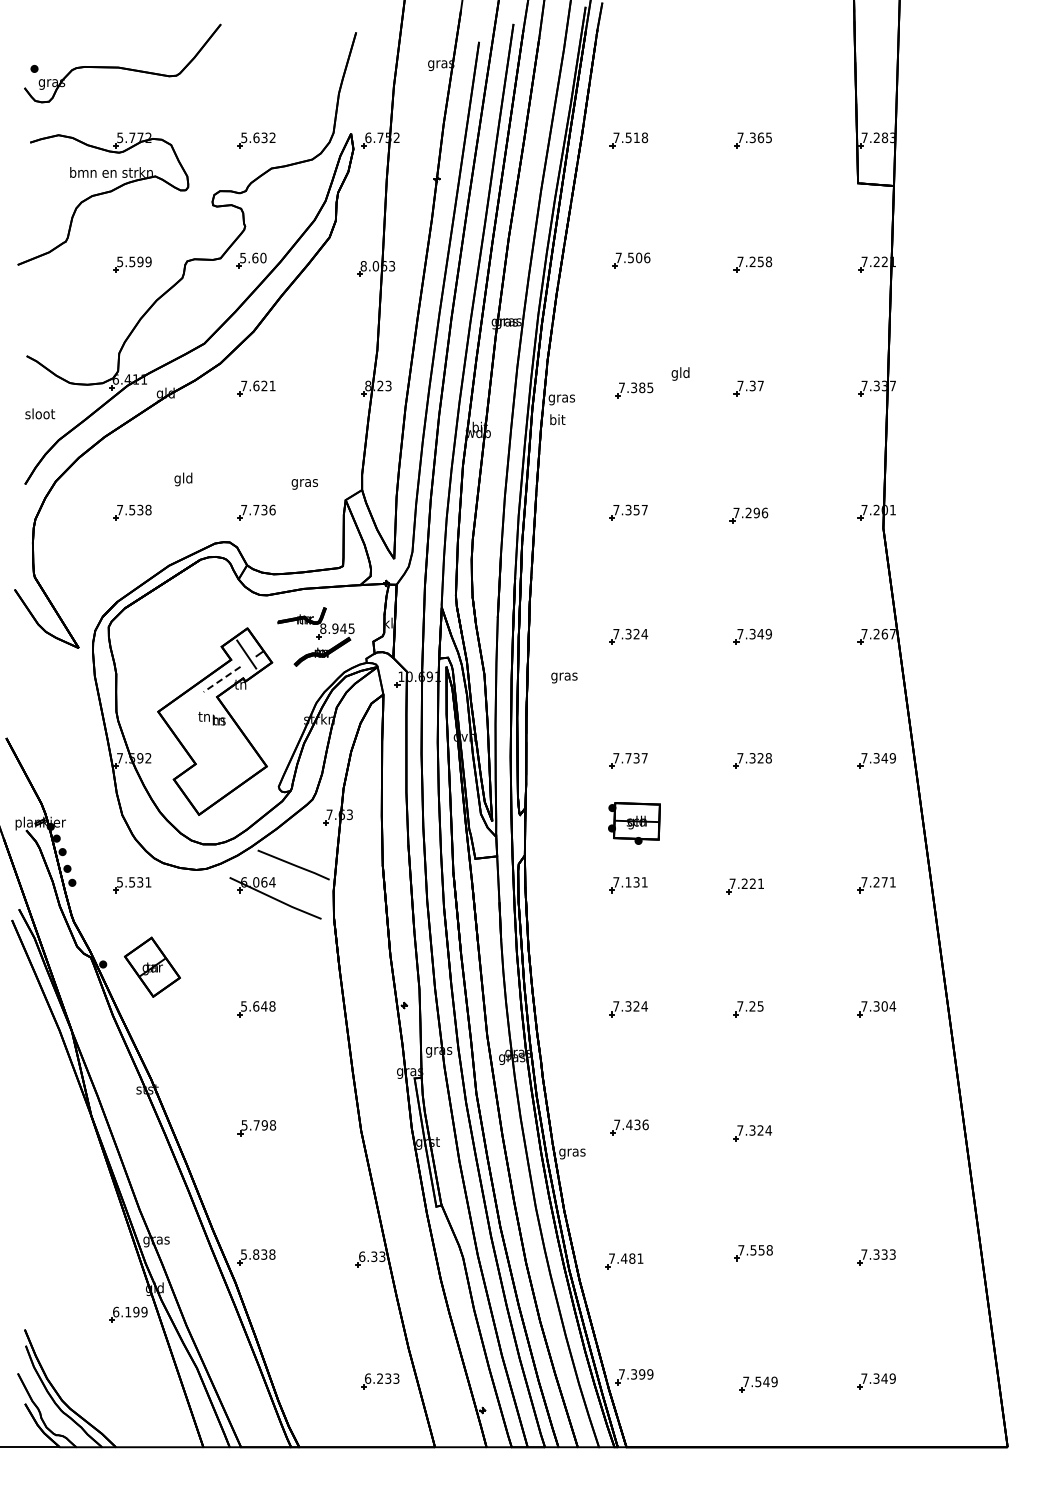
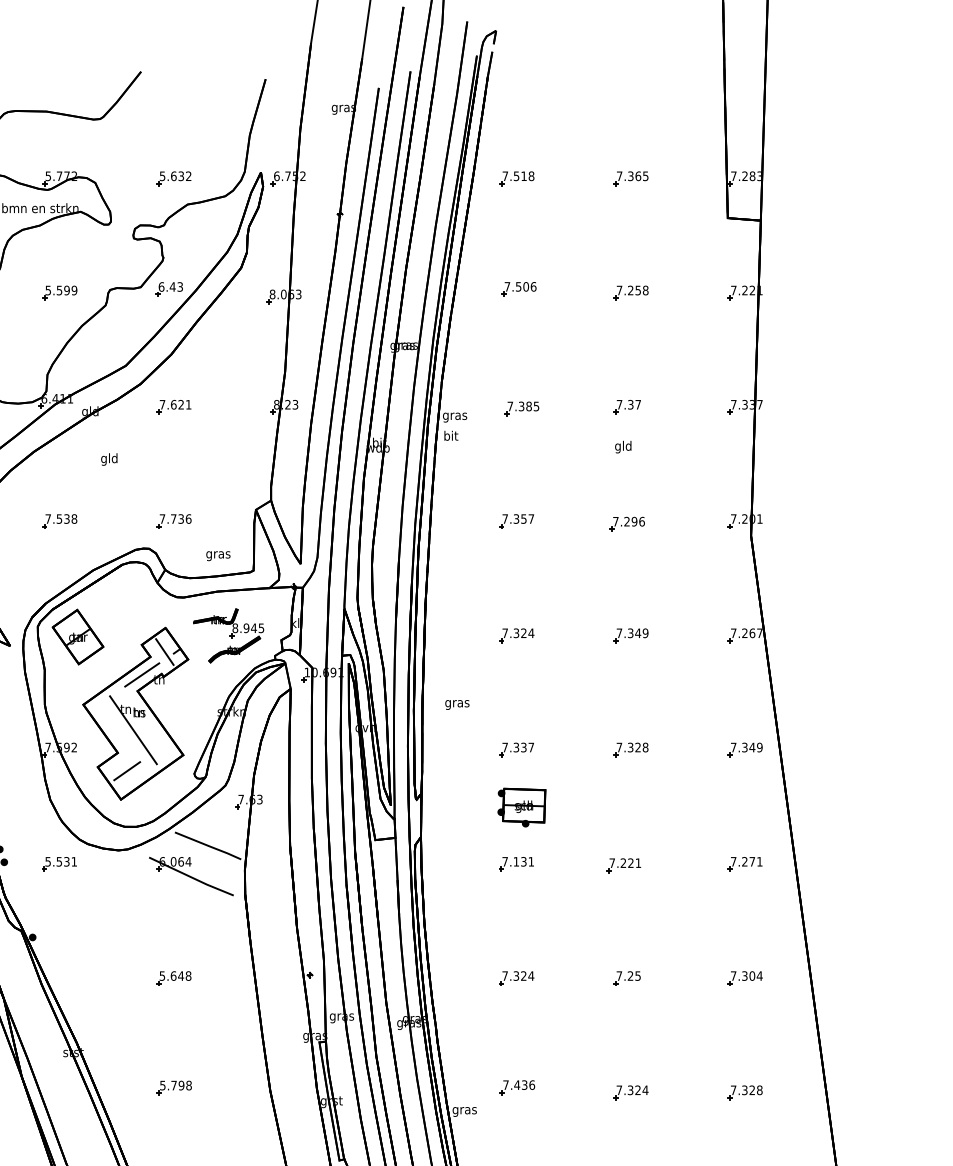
text: (253, 257) -> (171, 286), 5.60 -> 6.43
text: (680, 373) -> (623, 446), moved
text: (183, 479) -> (109, 459), moved
text: (304, 484) -> (218, 556), moved
text: (564, 677) -> (457, 704), moved
line: (221, 679) -> (141, 675), dashed -> solid
line: (212, 739) -> (133, 730), added
text: (628, 758) -> (516, 747), 7.737 -> 7.337
line: (205, 783) -> (126, 770), added
part: (152, 966) -> (78, 636), moved
part: (876, 1133) -> (744, 1093), added

